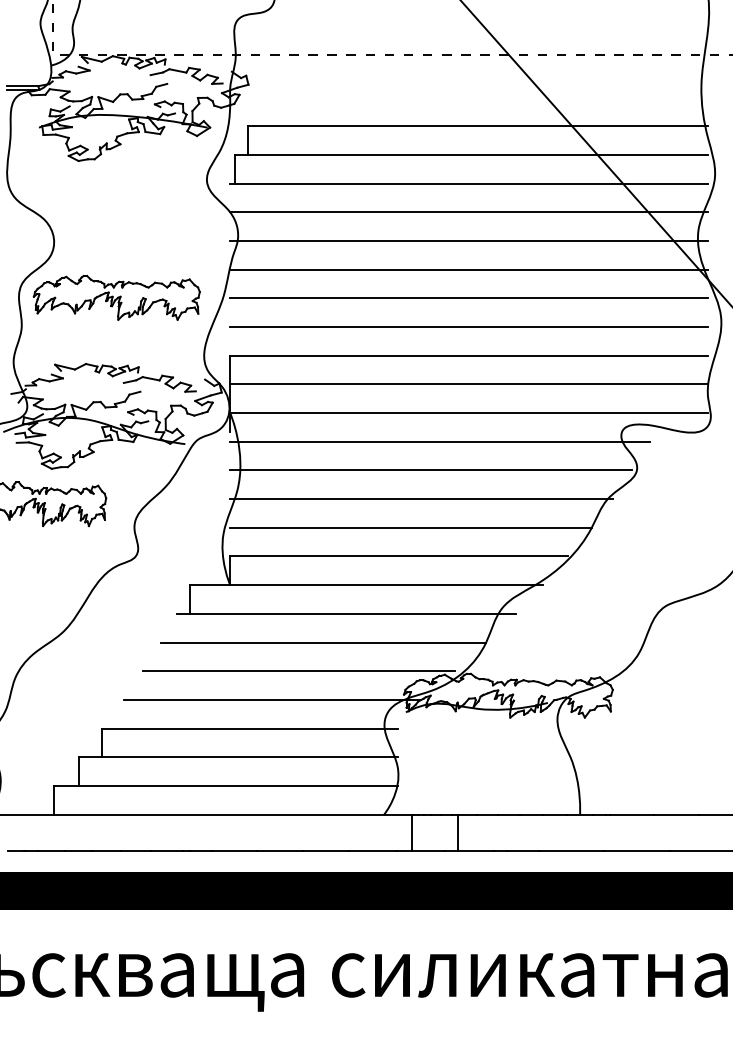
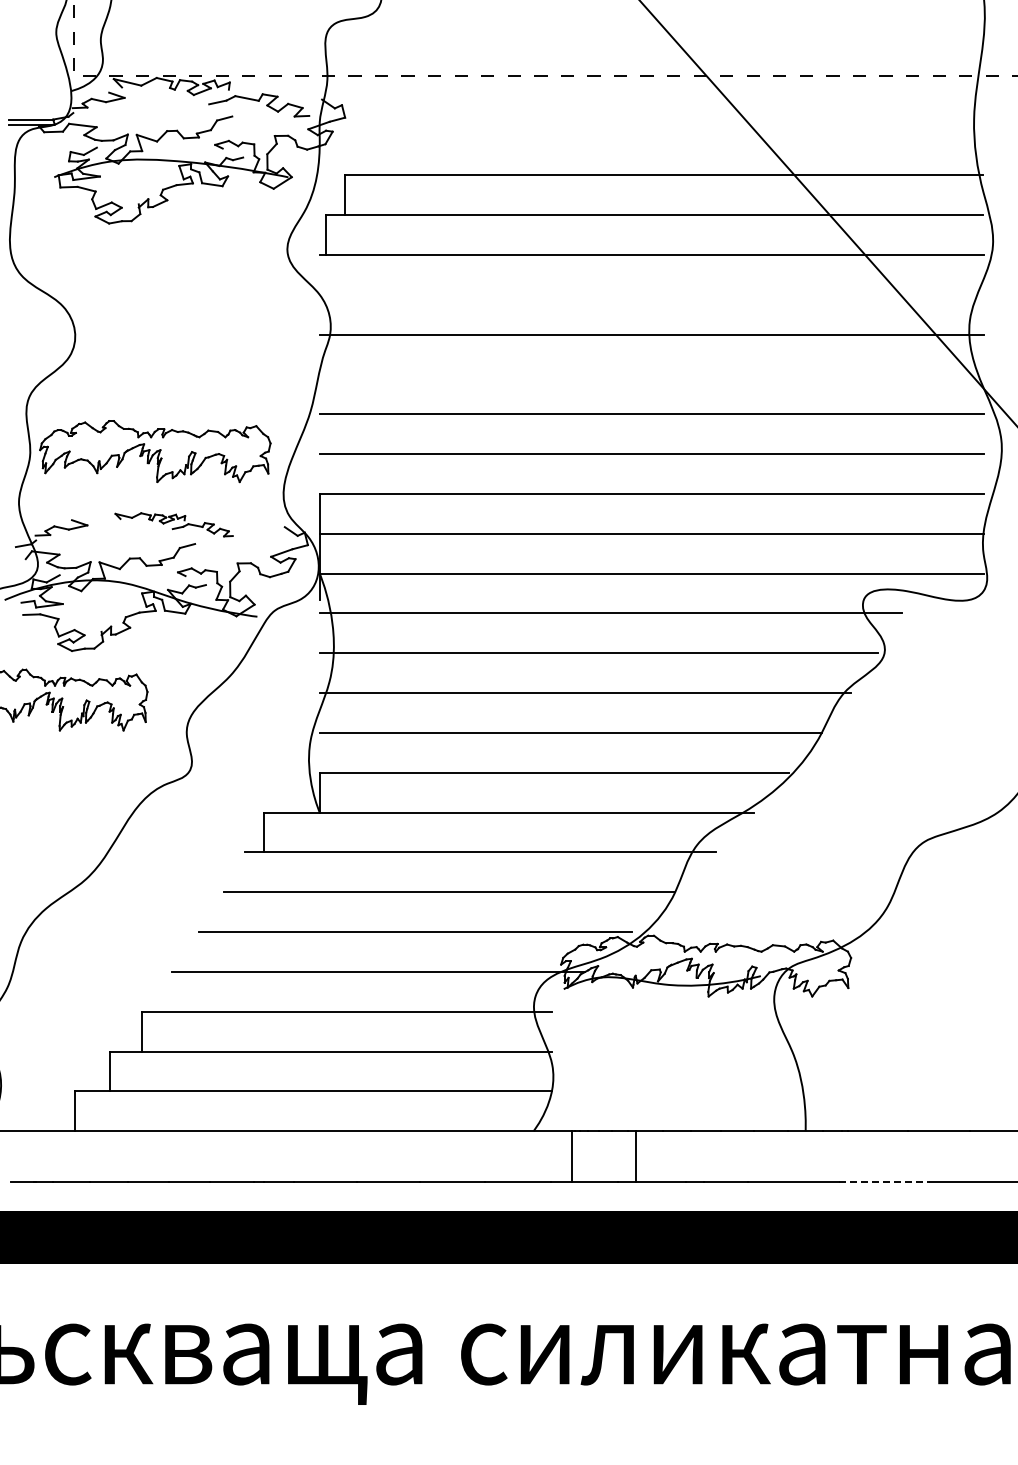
line: (469, 212) -> (651, 294), removed
line: (469, 269) -> (651, 374), removed
part: (116, 297) -> (155, 451), moved
part: (124, 377) -> (173, 524), size x0.6
line: (636, 850) -> (884, 1181), solid -> dashed

